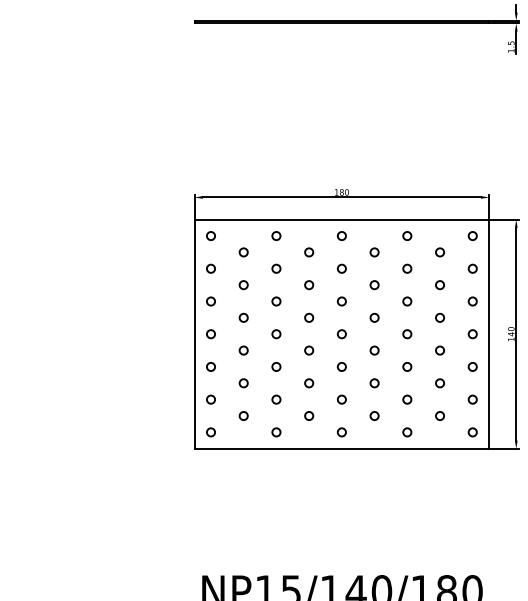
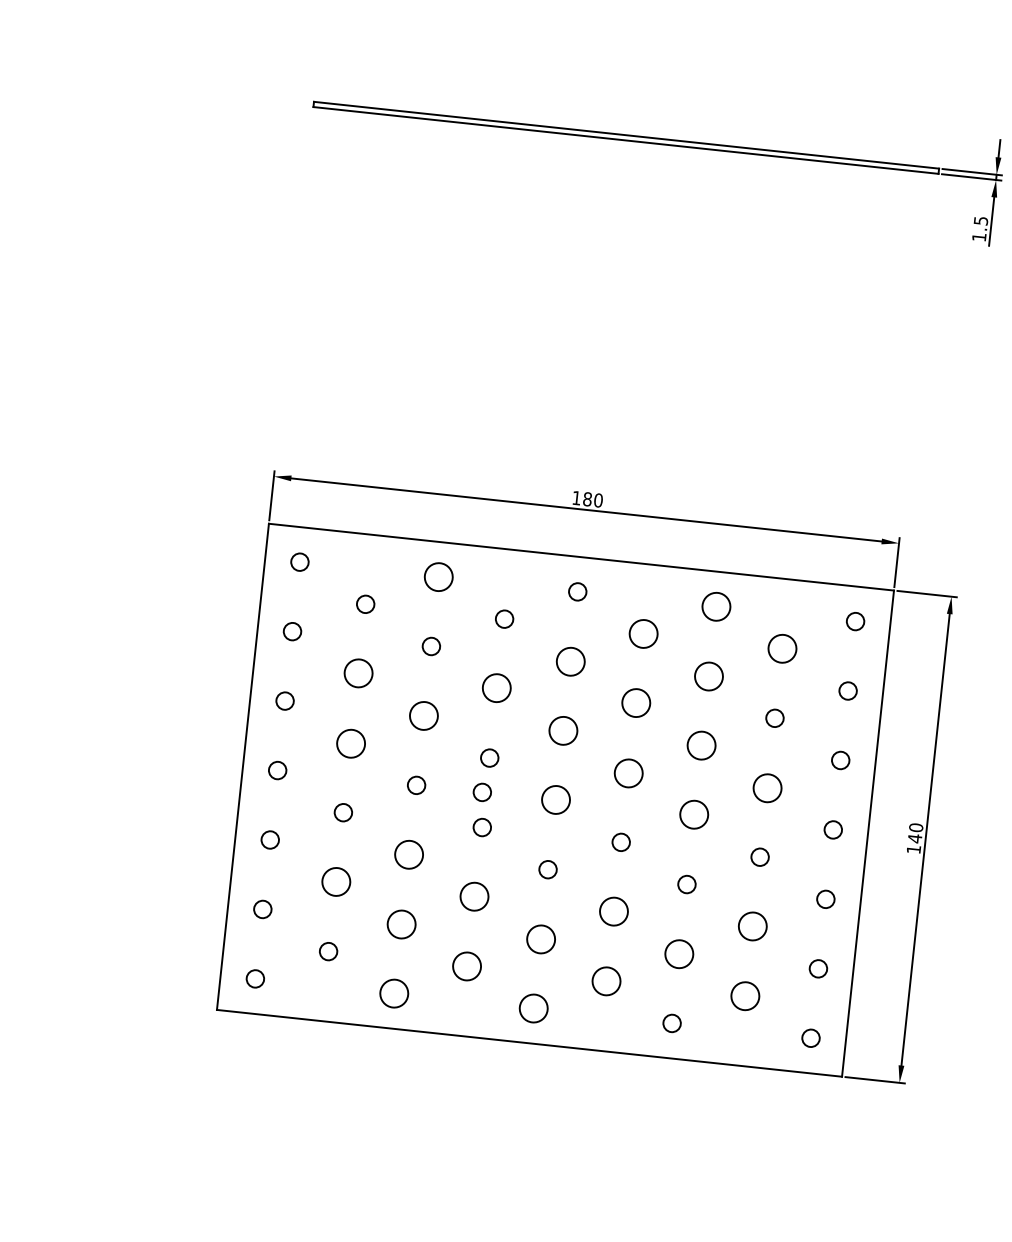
circle: (276, 235) -> (439, 575), size x1.6
circle: (407, 235) -> (717, 605), size x1.6
circle: (374, 252) -> (643, 634), size x1.6
circle: (439, 252) -> (781, 648), size x1.6
circle: (341, 268) -> (569, 660), size x1.6
circle: (407, 268) -> (709, 675), size x1.6
circle: (243, 285) -> (357, 674), size x1.6
circle: (309, 285) -> (497, 689), size x1.6
circle: (374, 285) -> (635, 704), size x1.6
circle: (276, 301) -> (424, 715), size x1.6
circle: (341, 301) -> (562, 730), size x1.6
circle: (407, 301) -> (702, 745), size x1.6
circle: (243, 317) -> (350, 742), size x1.6
circle: (374, 317) -> (628, 772), size x1.6
circle: (439, 317) -> (766, 786), size x1.6
circle: (307, 334) -> (482, 793), added
circle: (341, 334) -> (554, 800), size x1.6
circle: (407, 334) -> (694, 815), size x1.6
circle: (276, 366) -> (409, 853), size x1.6
circle: (243, 383) -> (335, 882), size x1.6
circle: (309, 383) -> (475, 897), size x1.6
circle: (374, 383) -> (613, 912), size x1.6
circle: (439, 383) -> (751, 926), size x1.6
circle: (276, 399) -> (401, 923), size x1.6
circle: (341, 399) -> (539, 938), size x1.6
circle: (407, 399) -> (679, 953), size x1.6
circle: (309, 415) -> (468, 965), size x1.6
circle: (374, 415) -> (606, 980), size x1.6
circle: (439, 415) -> (744, 994), size x1.6
circle: (276, 432) -> (394, 993), size x1.6
circle: (341, 432) -> (532, 1008), size x1.6

